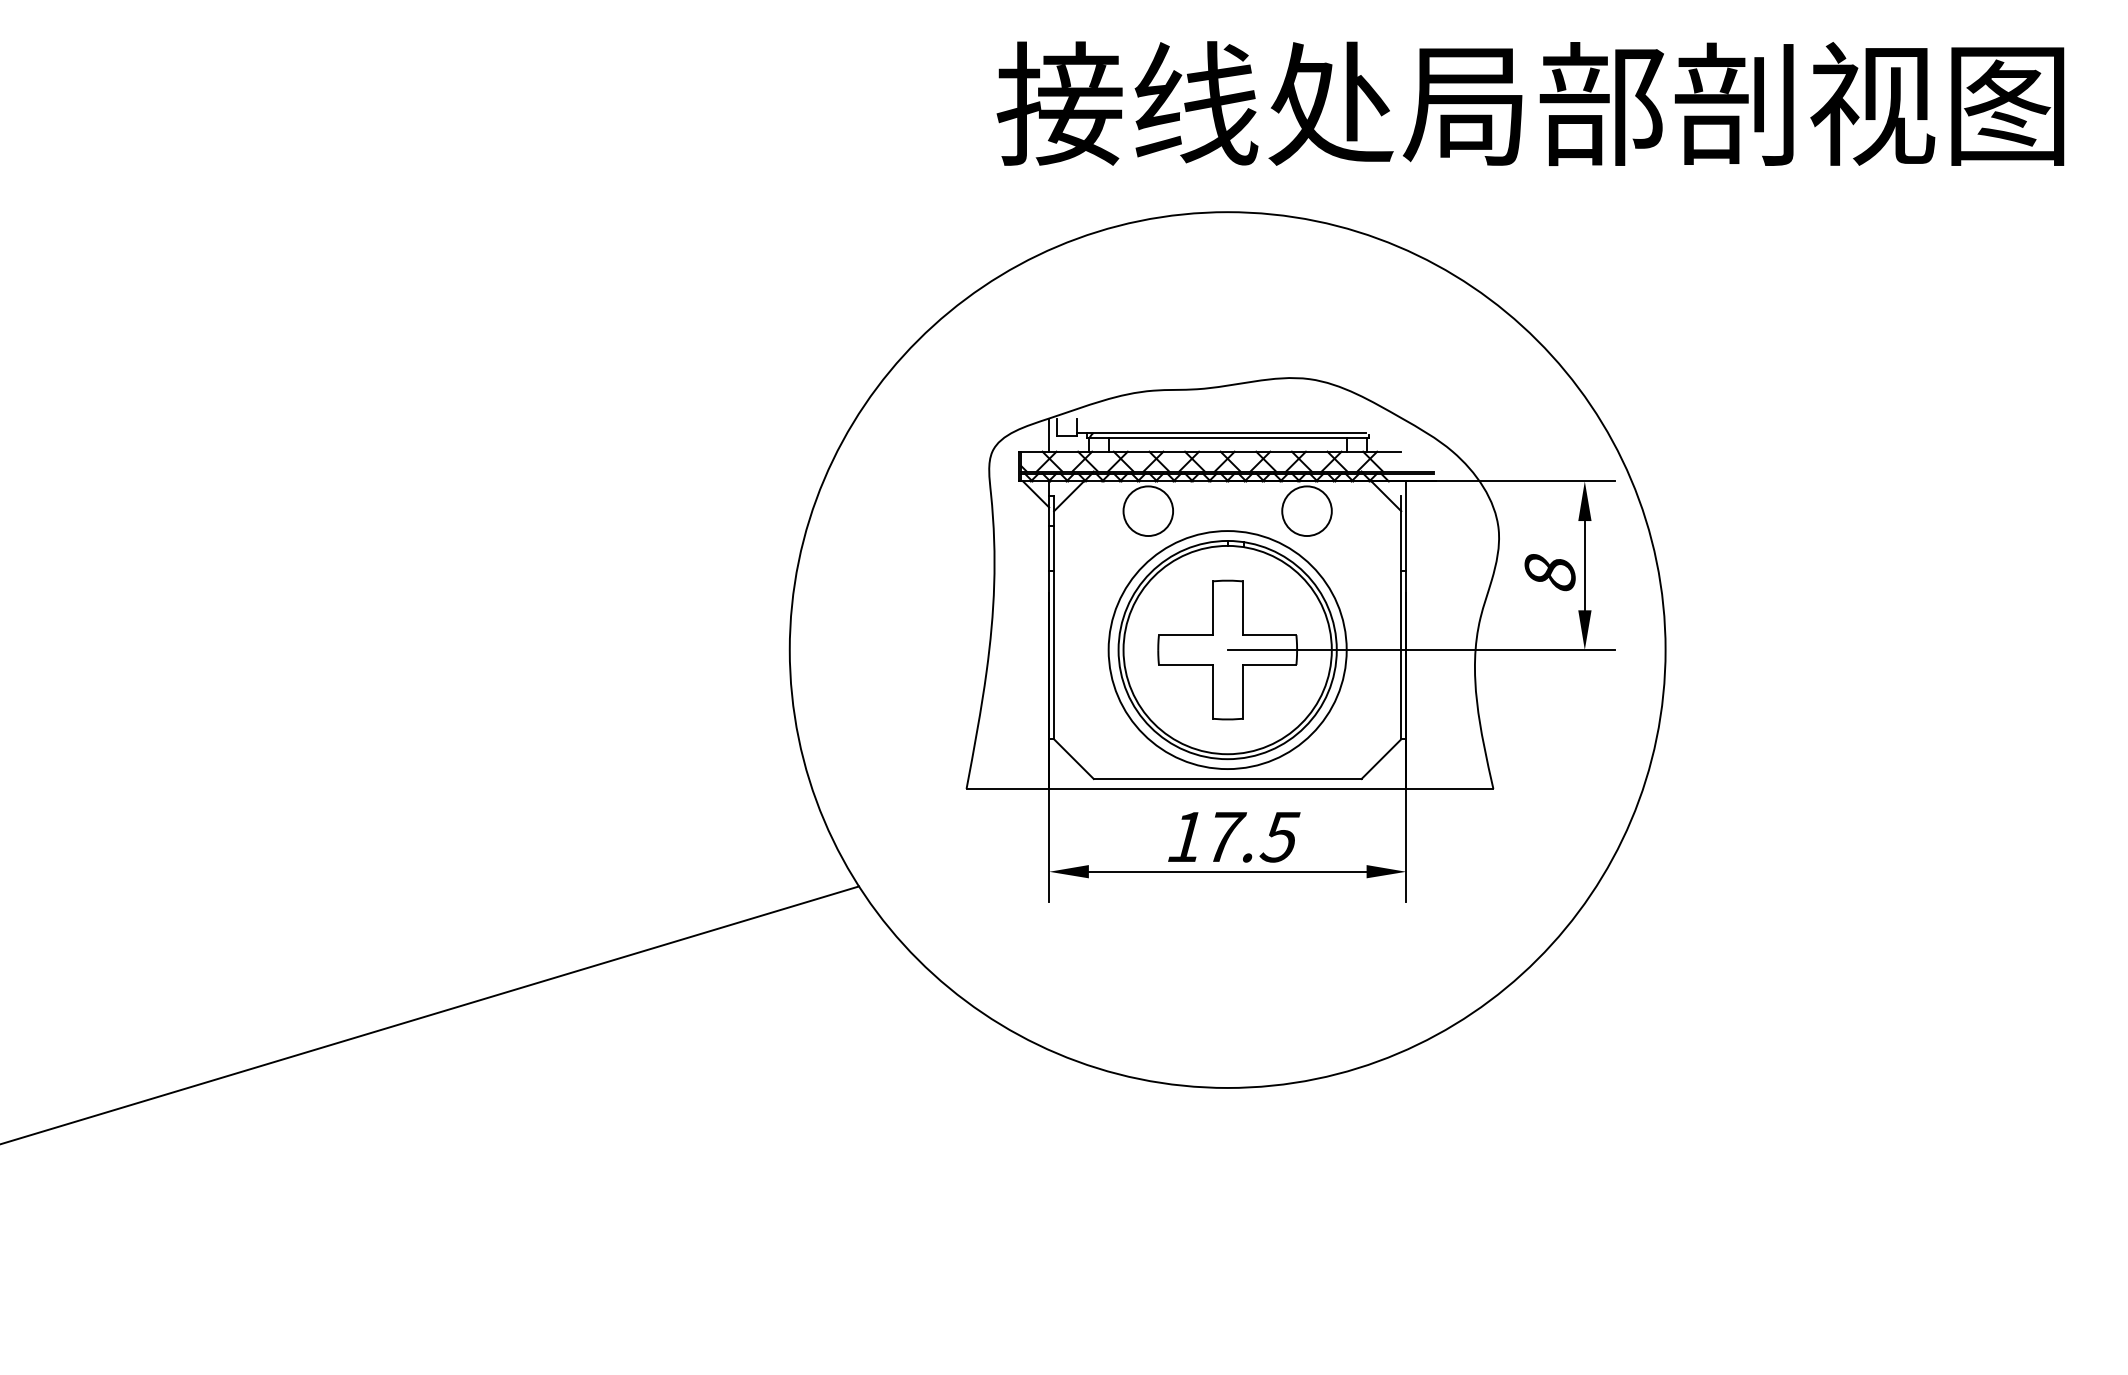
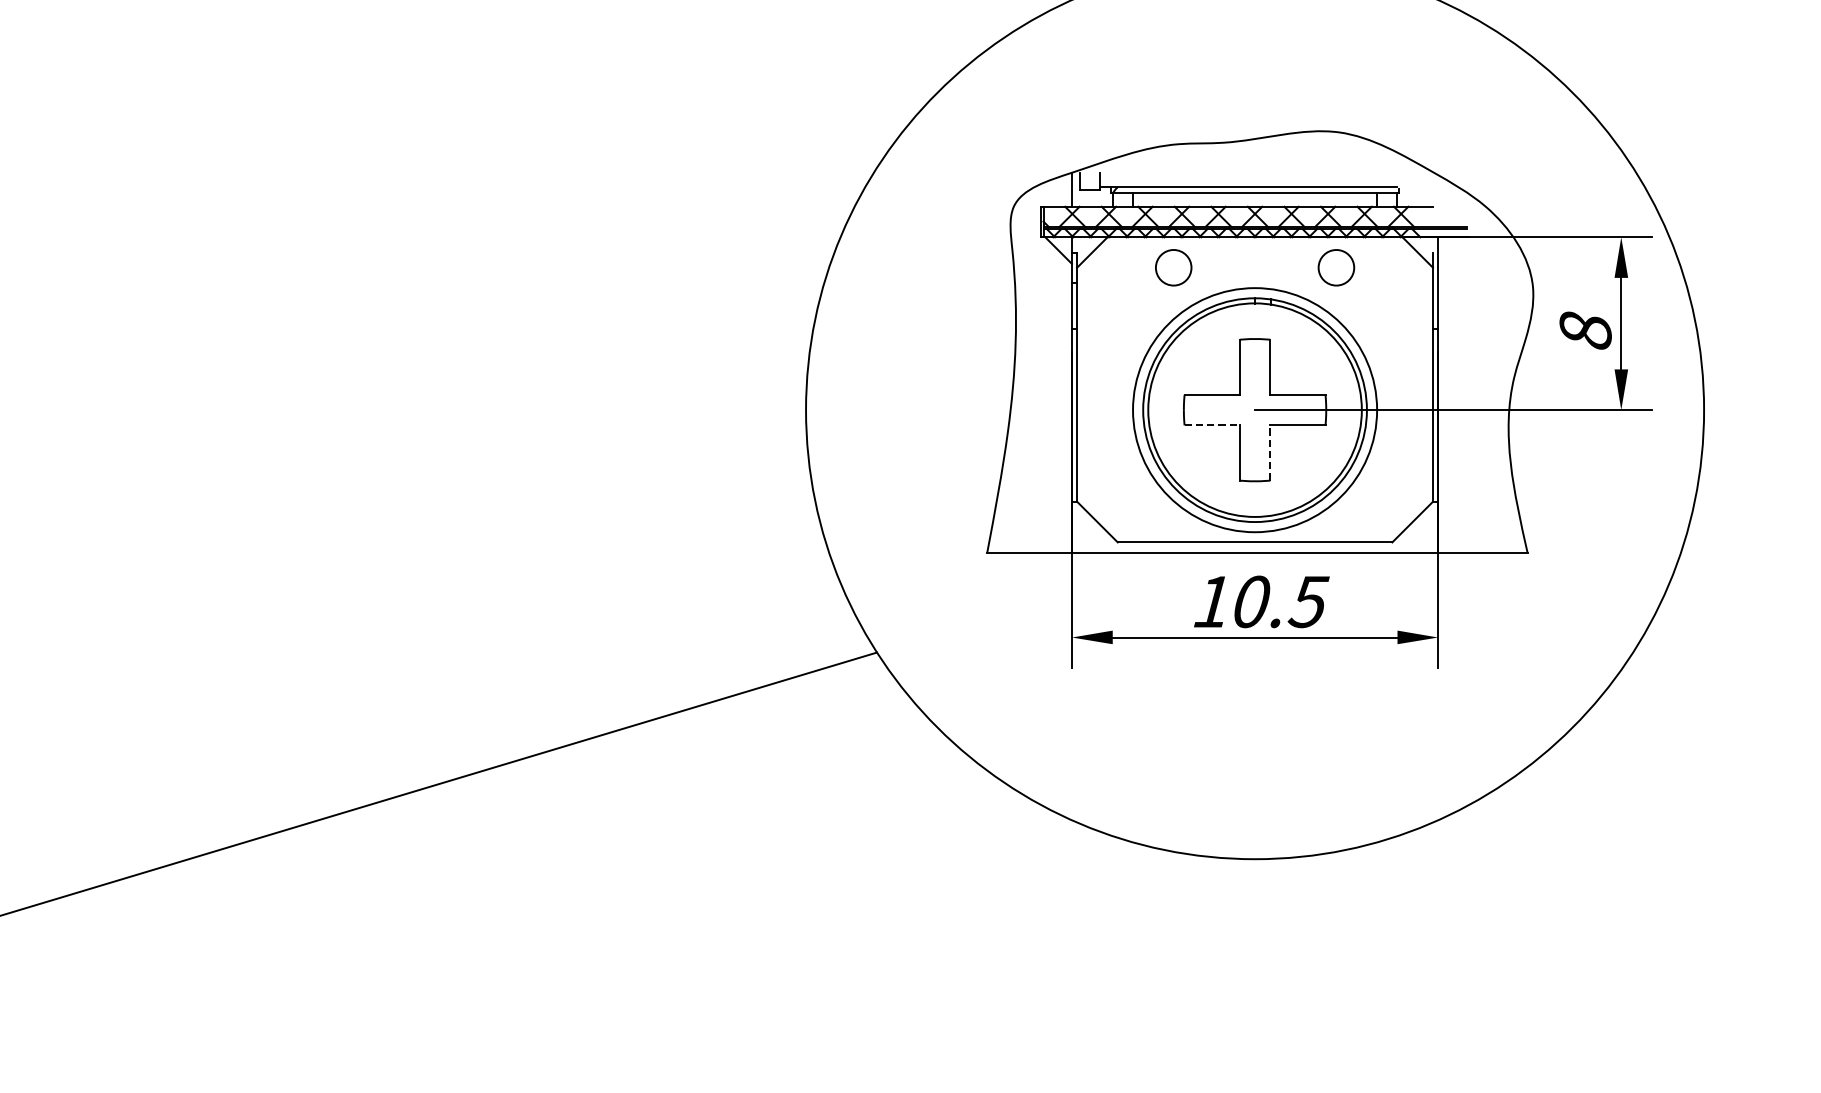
circle: (1148, 511) -> (1173, 268), size x0.7
circle: (1306, 511) -> (1335, 268), size x0.7
line: (1185, 664) -> (1211, 424), solid -> dashed
line: (1242, 691) -> (1270, 452), solid -> dashed
text: (1227, 836) -> (1254, 601), 17.5 -> 10.5

